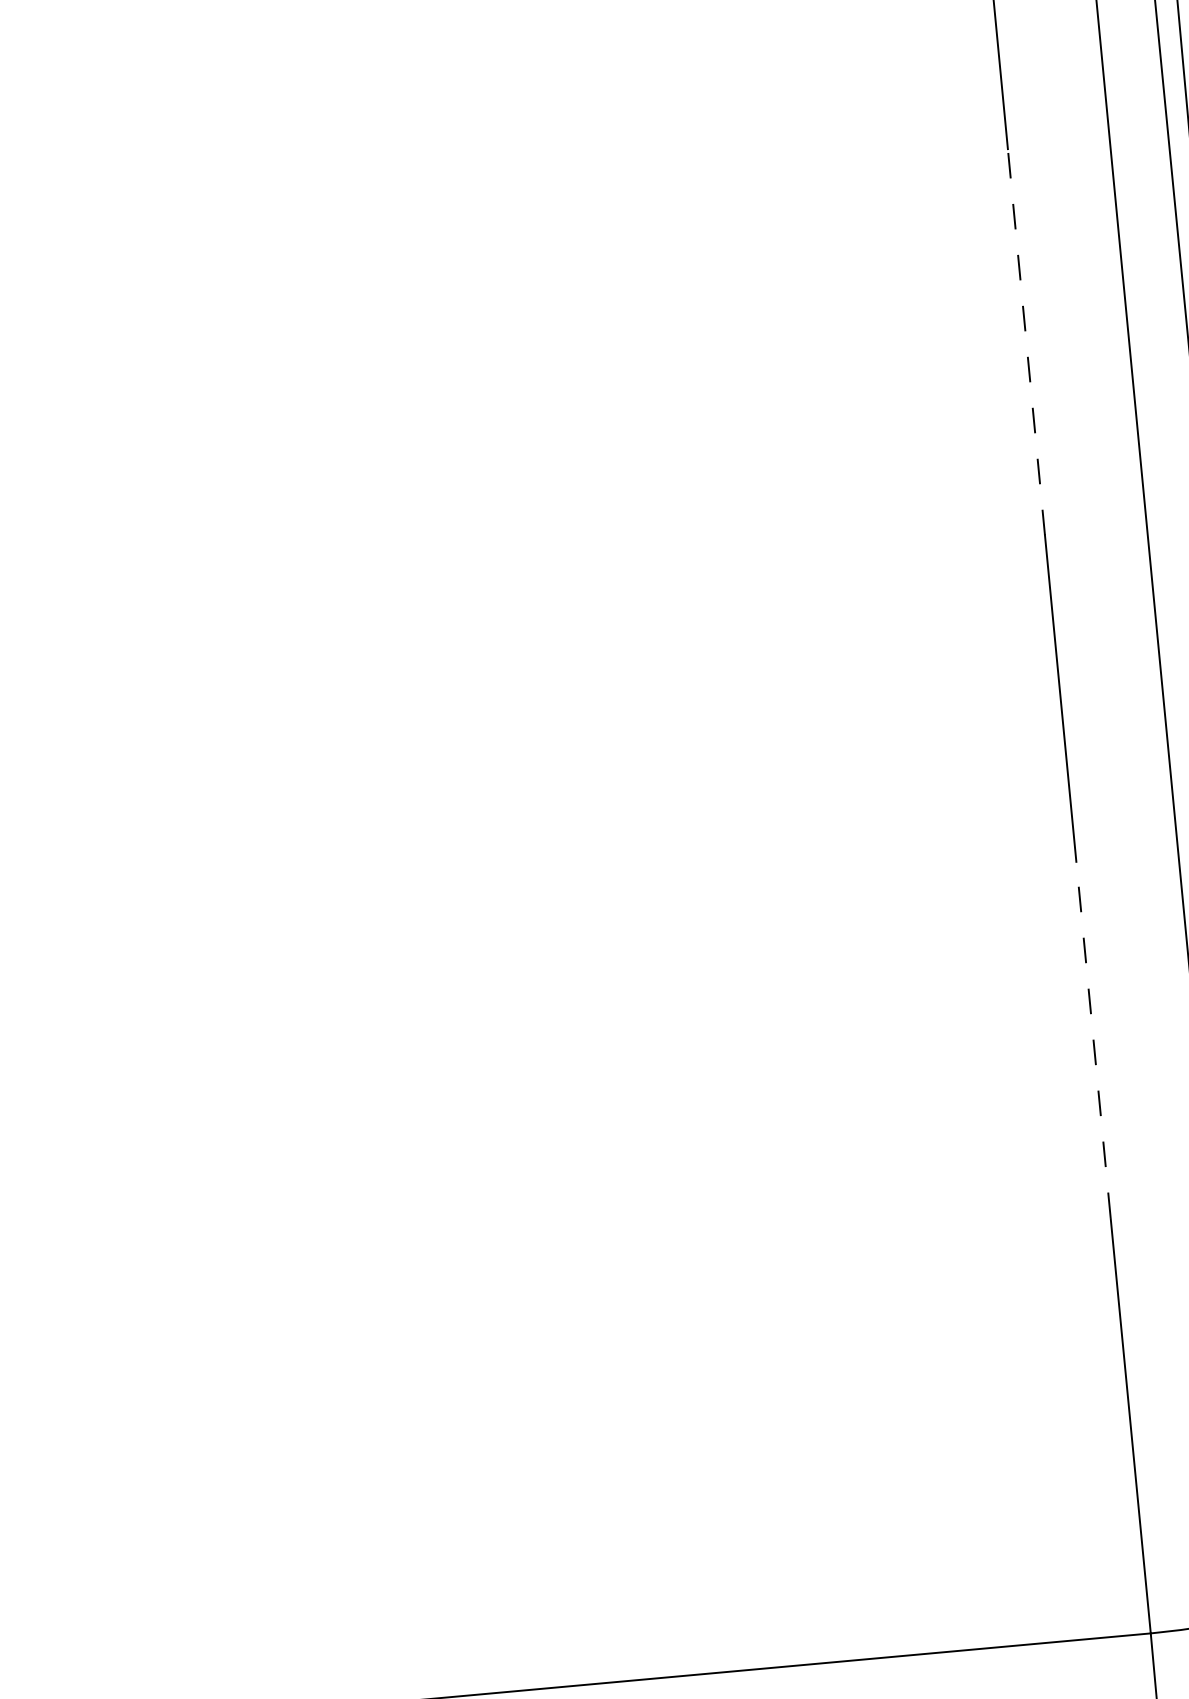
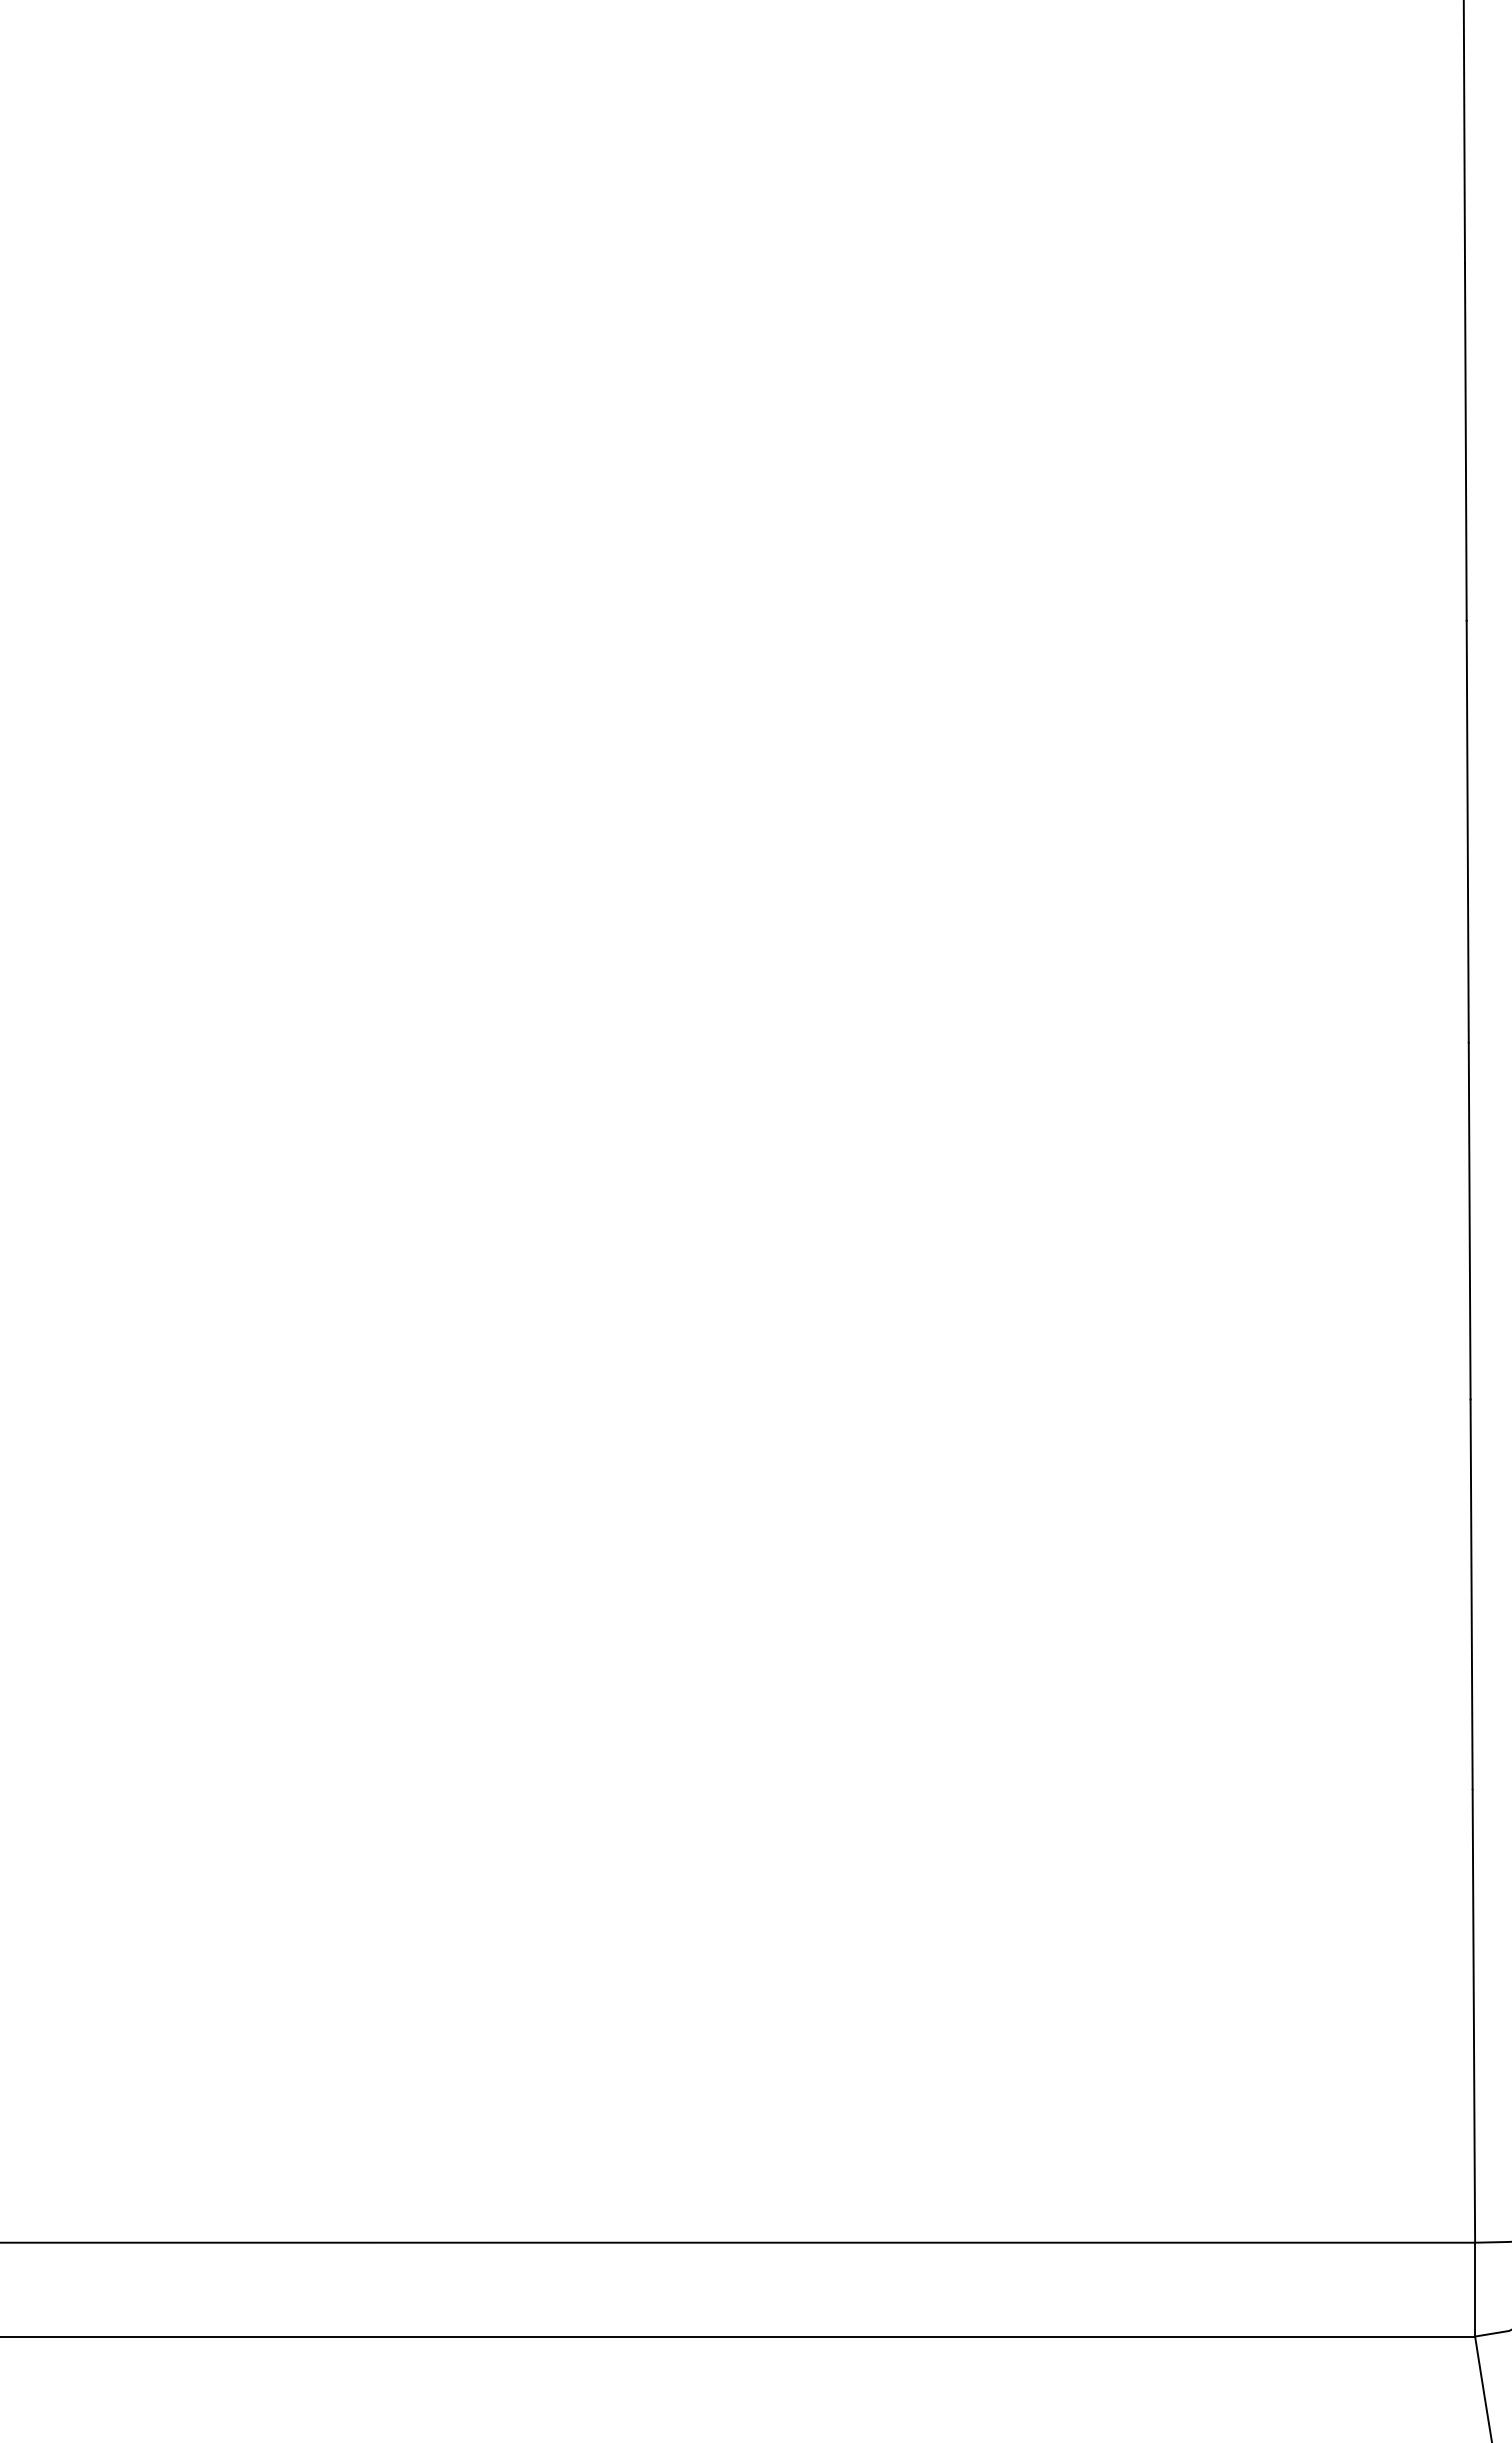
line: (1026, 342) -> (1467, 831), dashed -> solid
line: (1093, 1040) -> (1471, 1594), dashed -> solid

